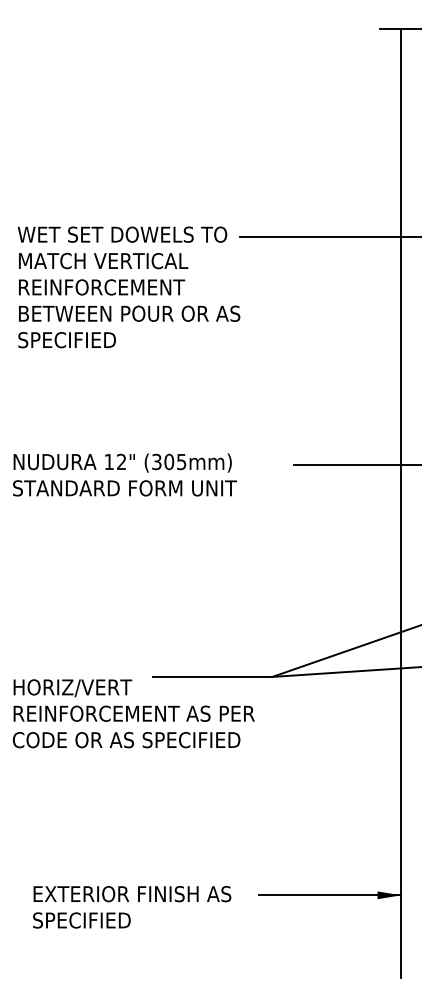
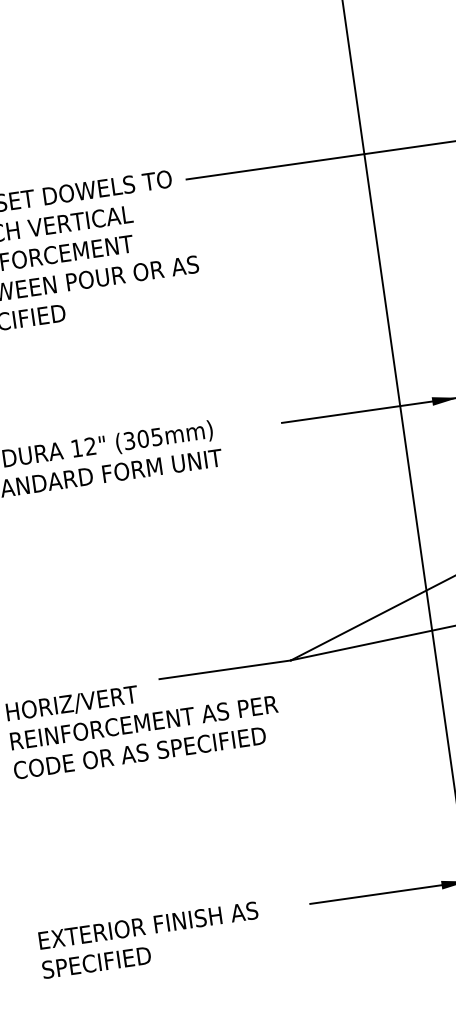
text: (132, 907) -> (150, 940), moved

